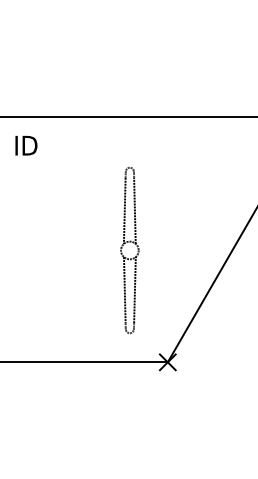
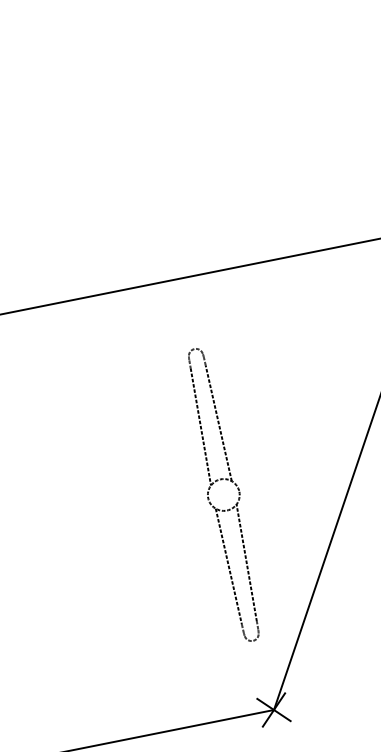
part: (123, 246) -> (211, 490), moved

